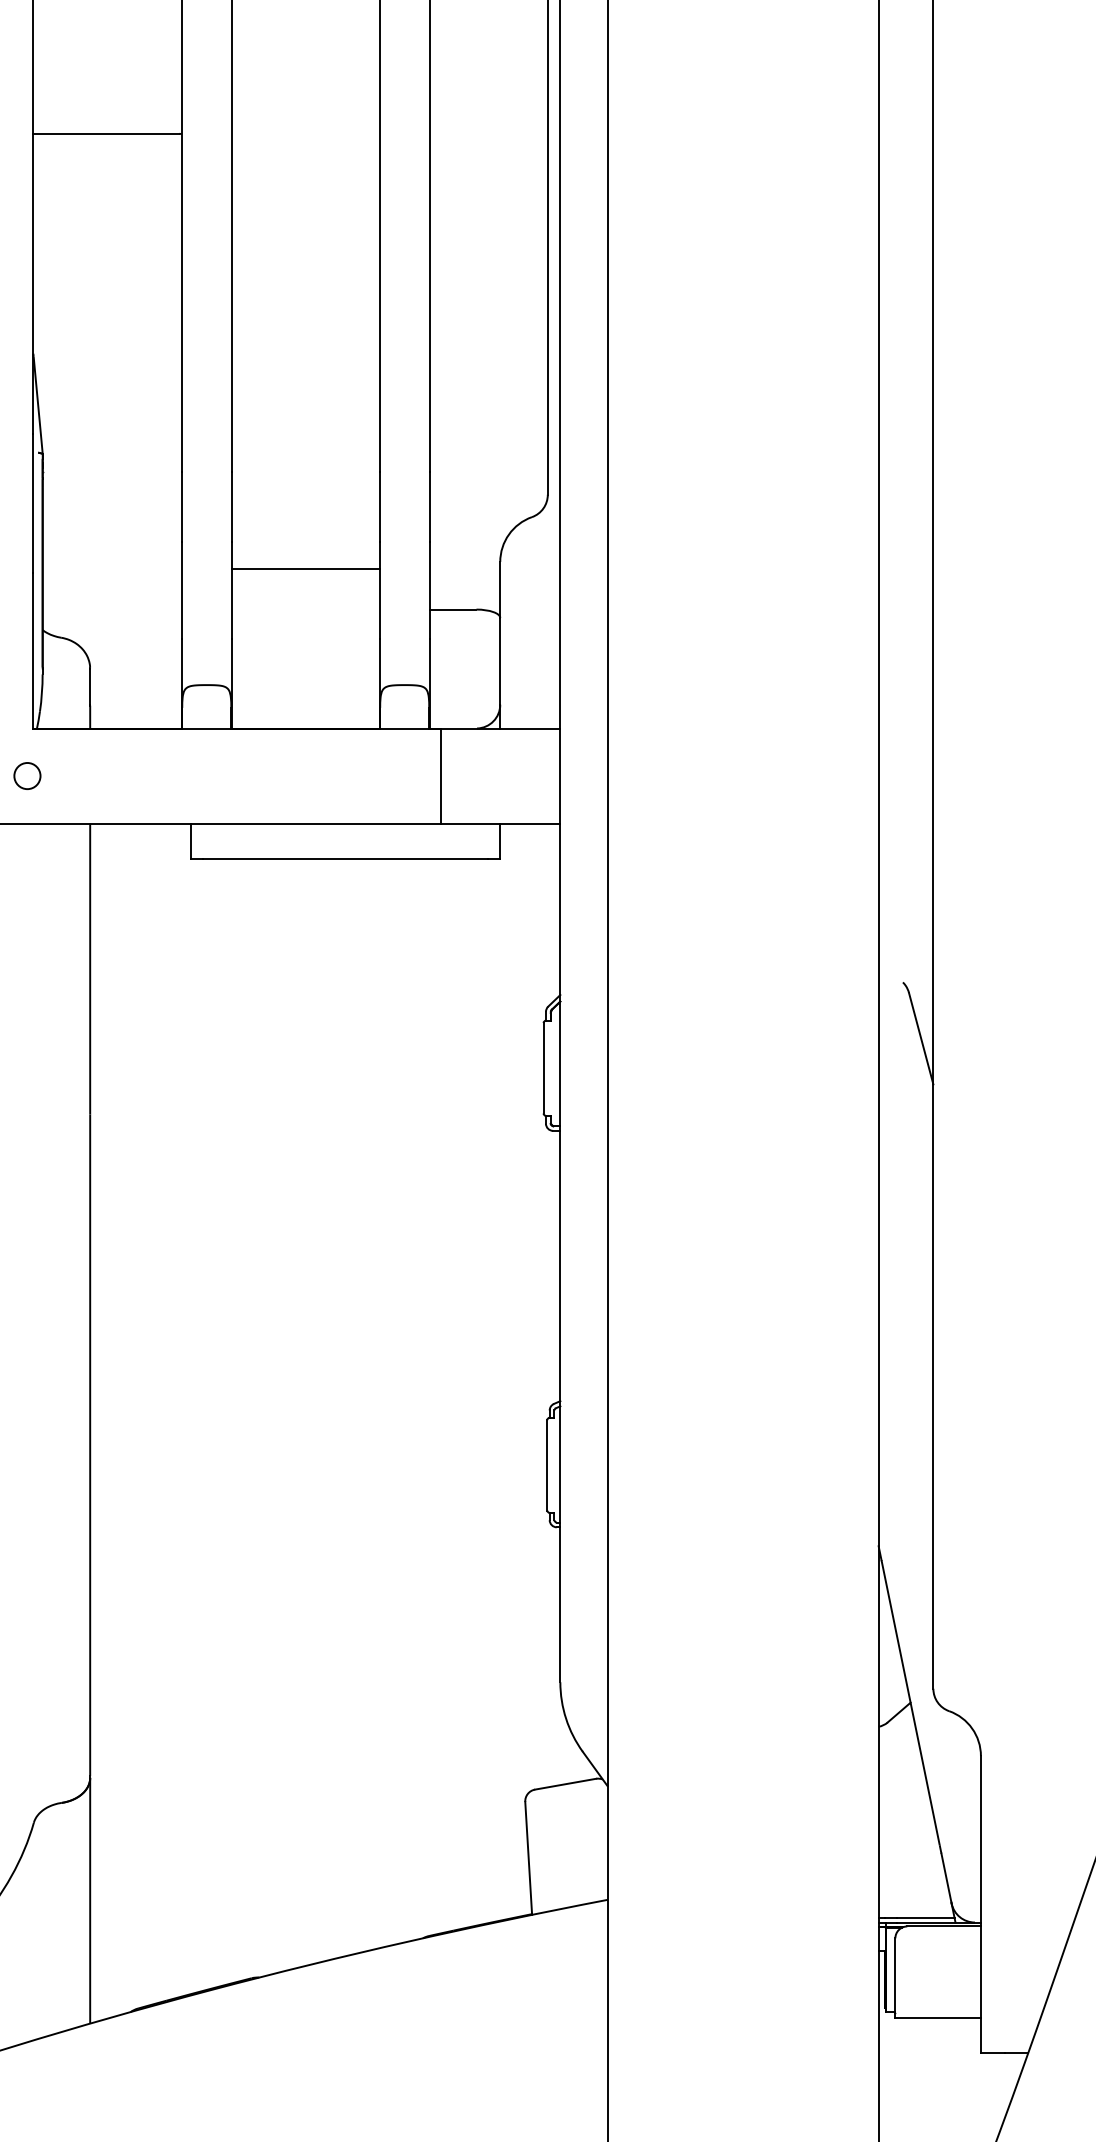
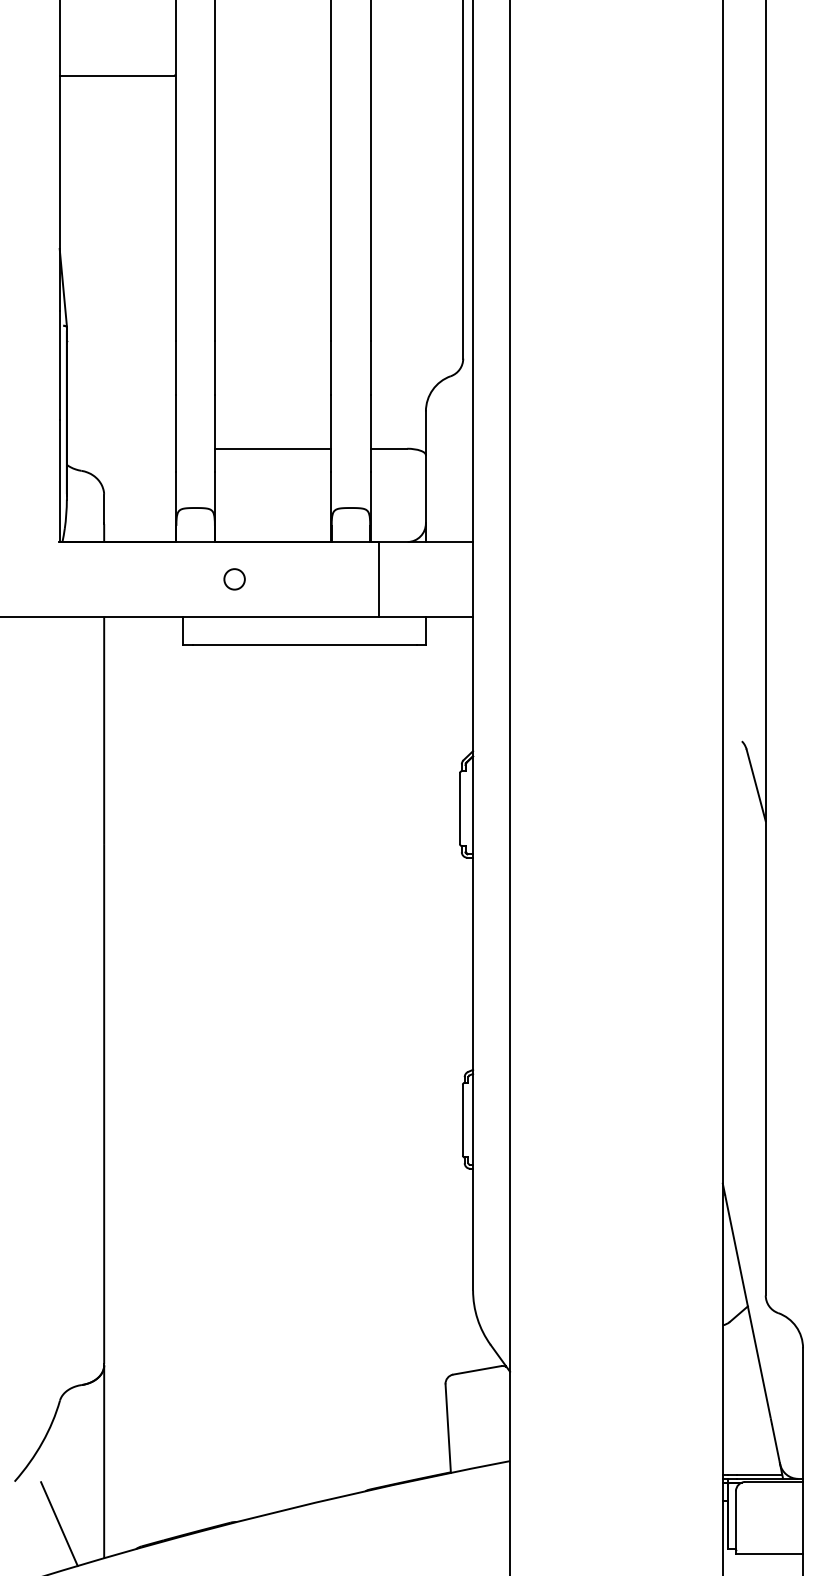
line: (305, 568) -> (273, 448), moved
circle: (27, 775) -> (234, 578), moved
line: (32, 1979) -> (58, 1523), added

